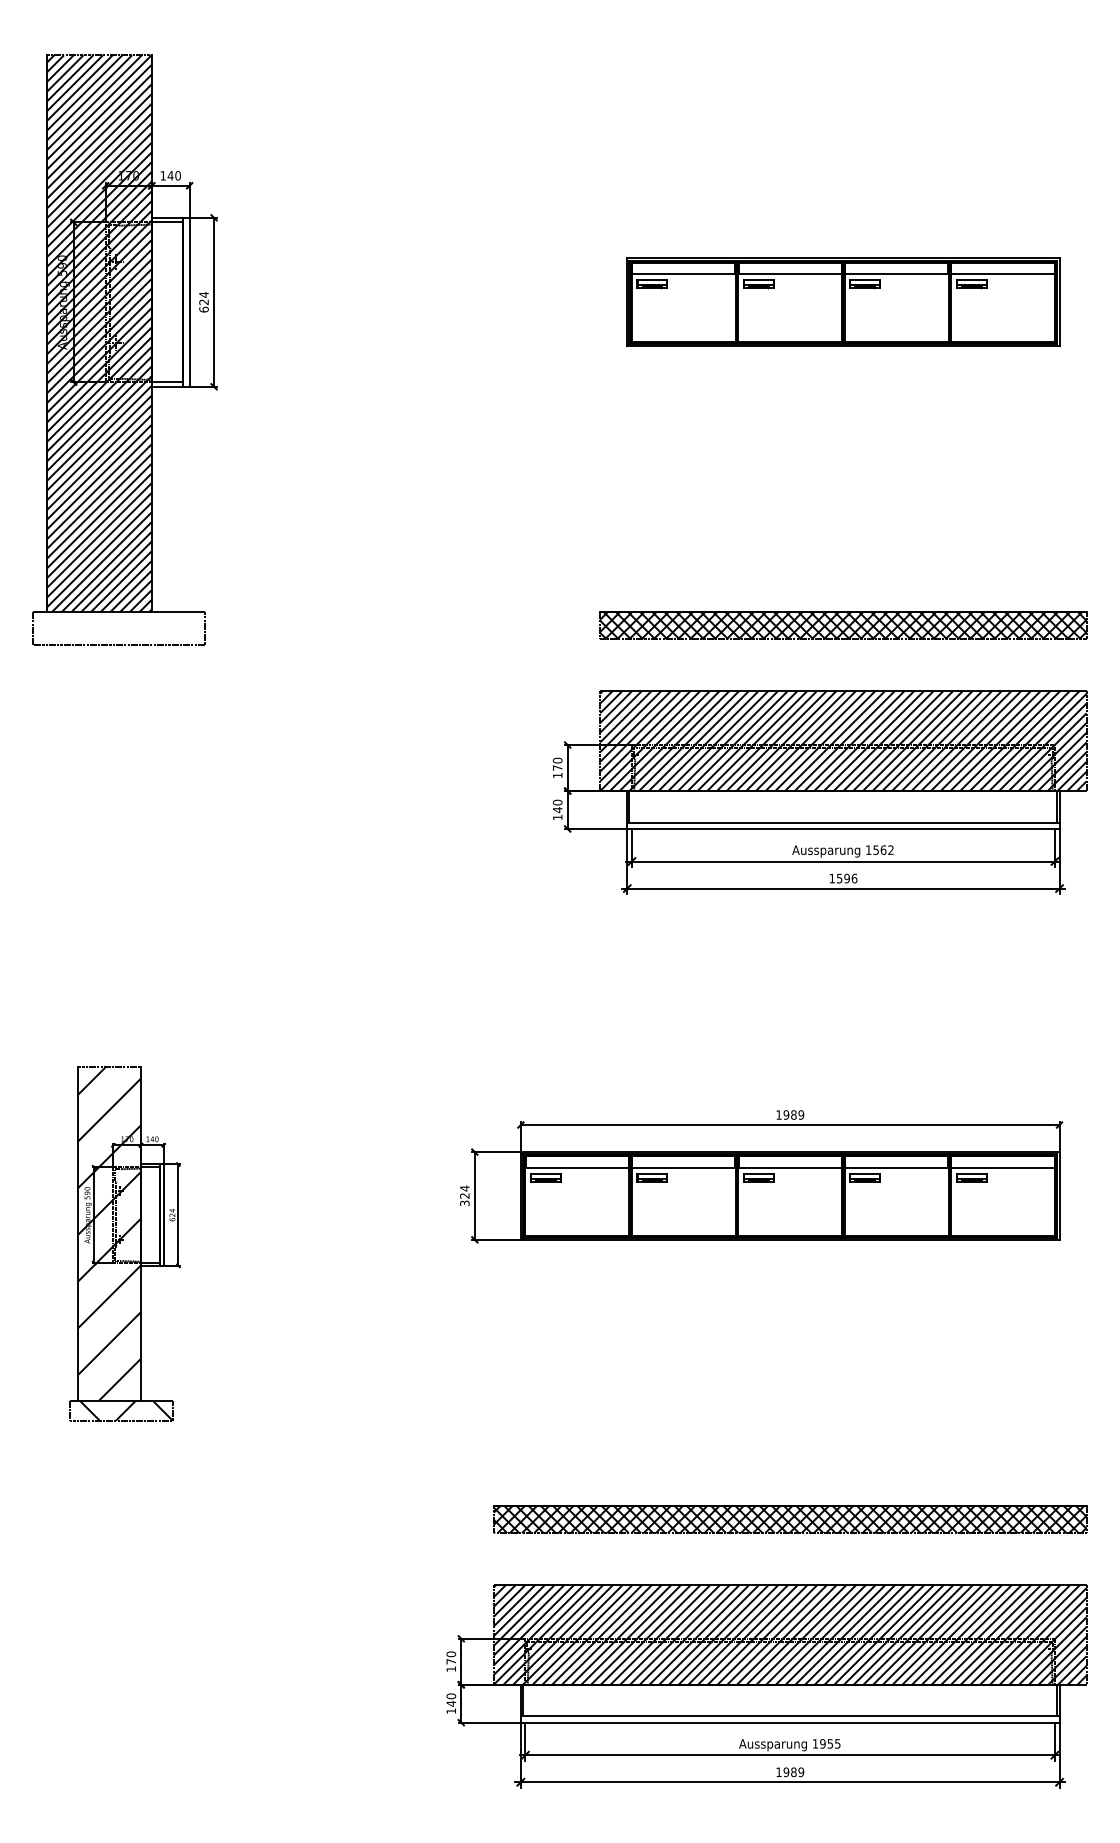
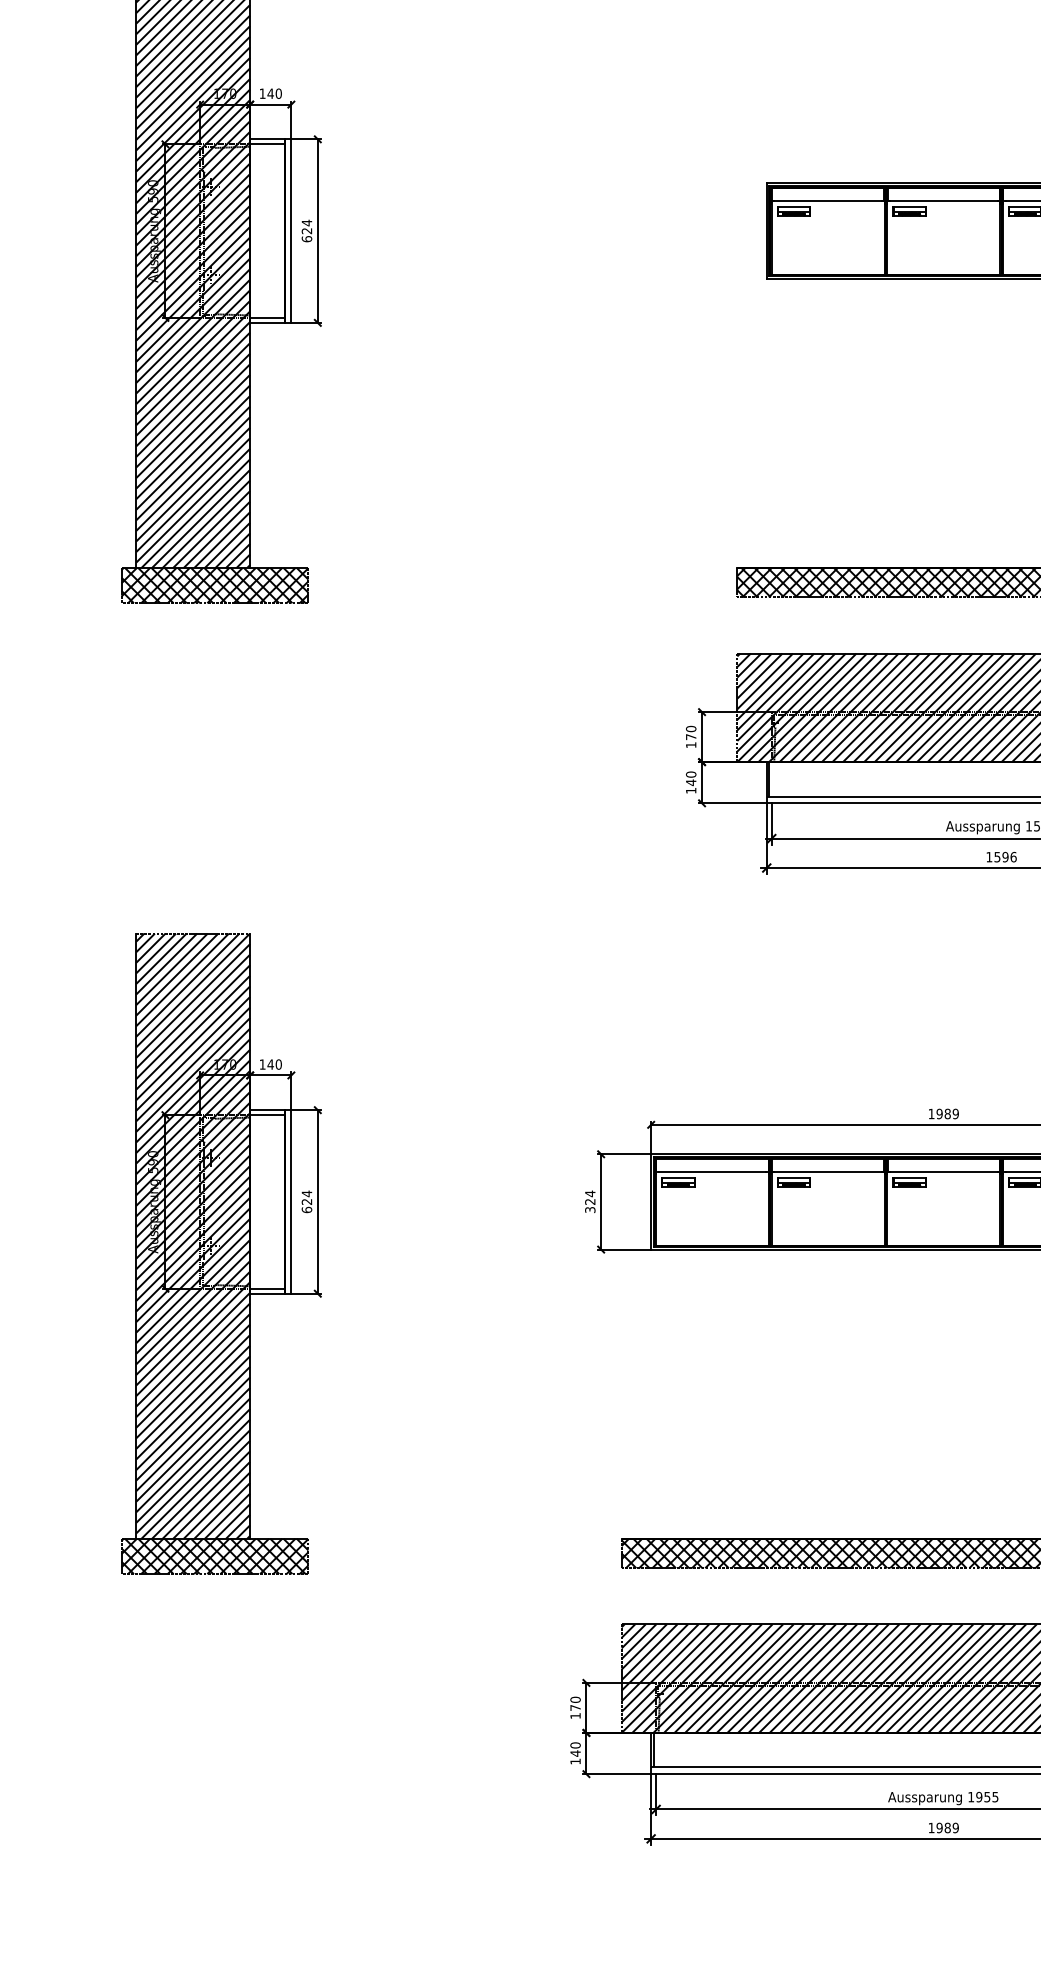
hatch: (119, 628) -> (215, 585), added
part: (124, 1243) -> (220, 1253), size x1.67

